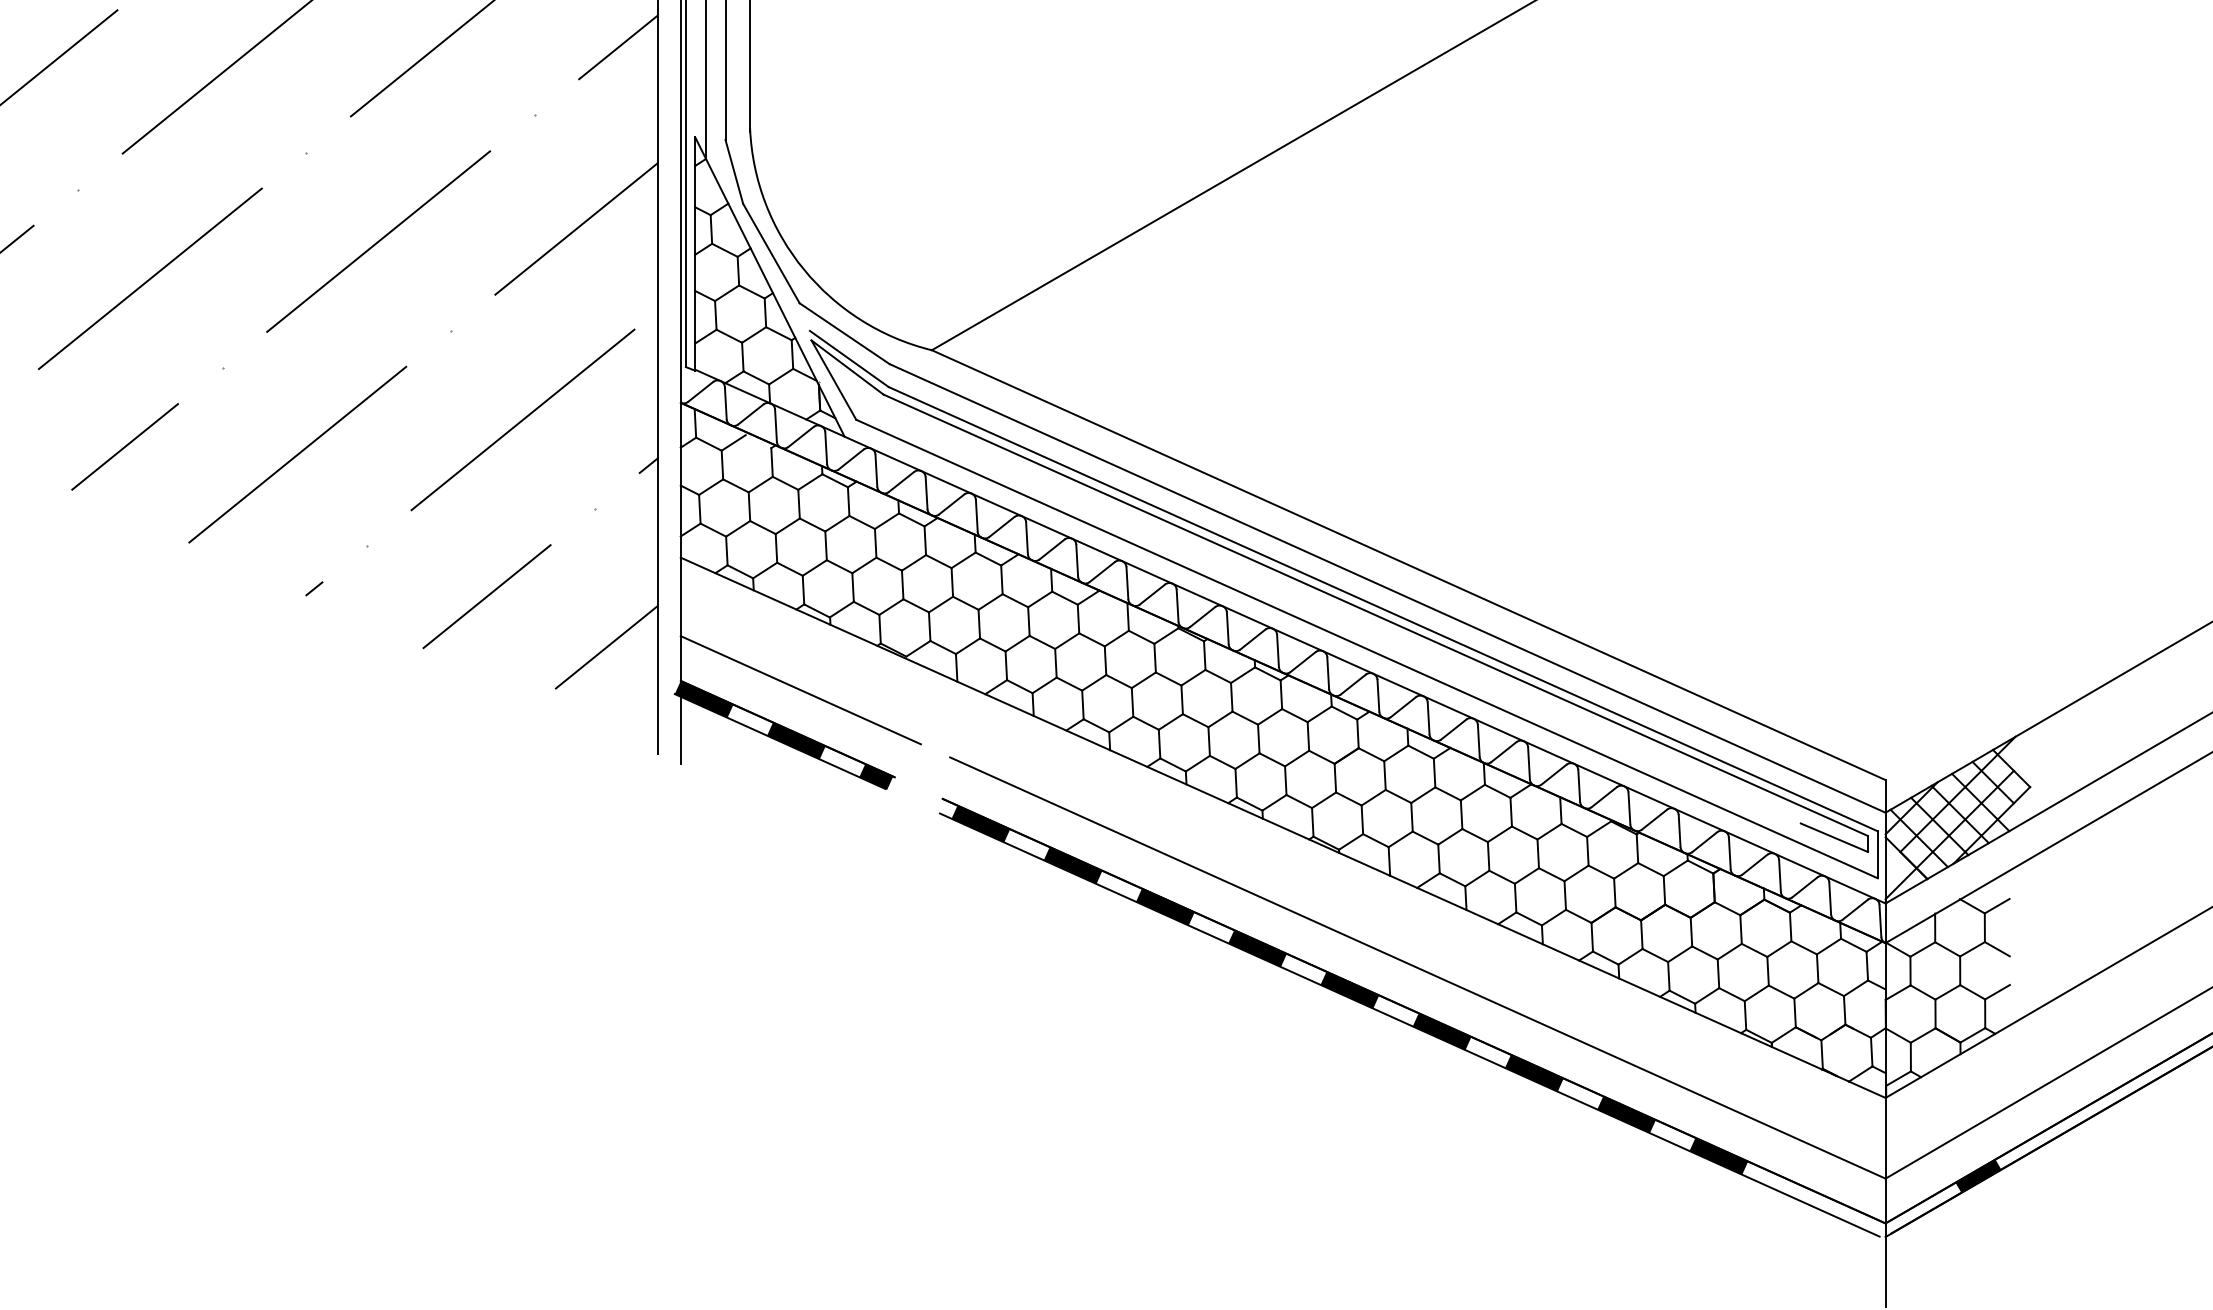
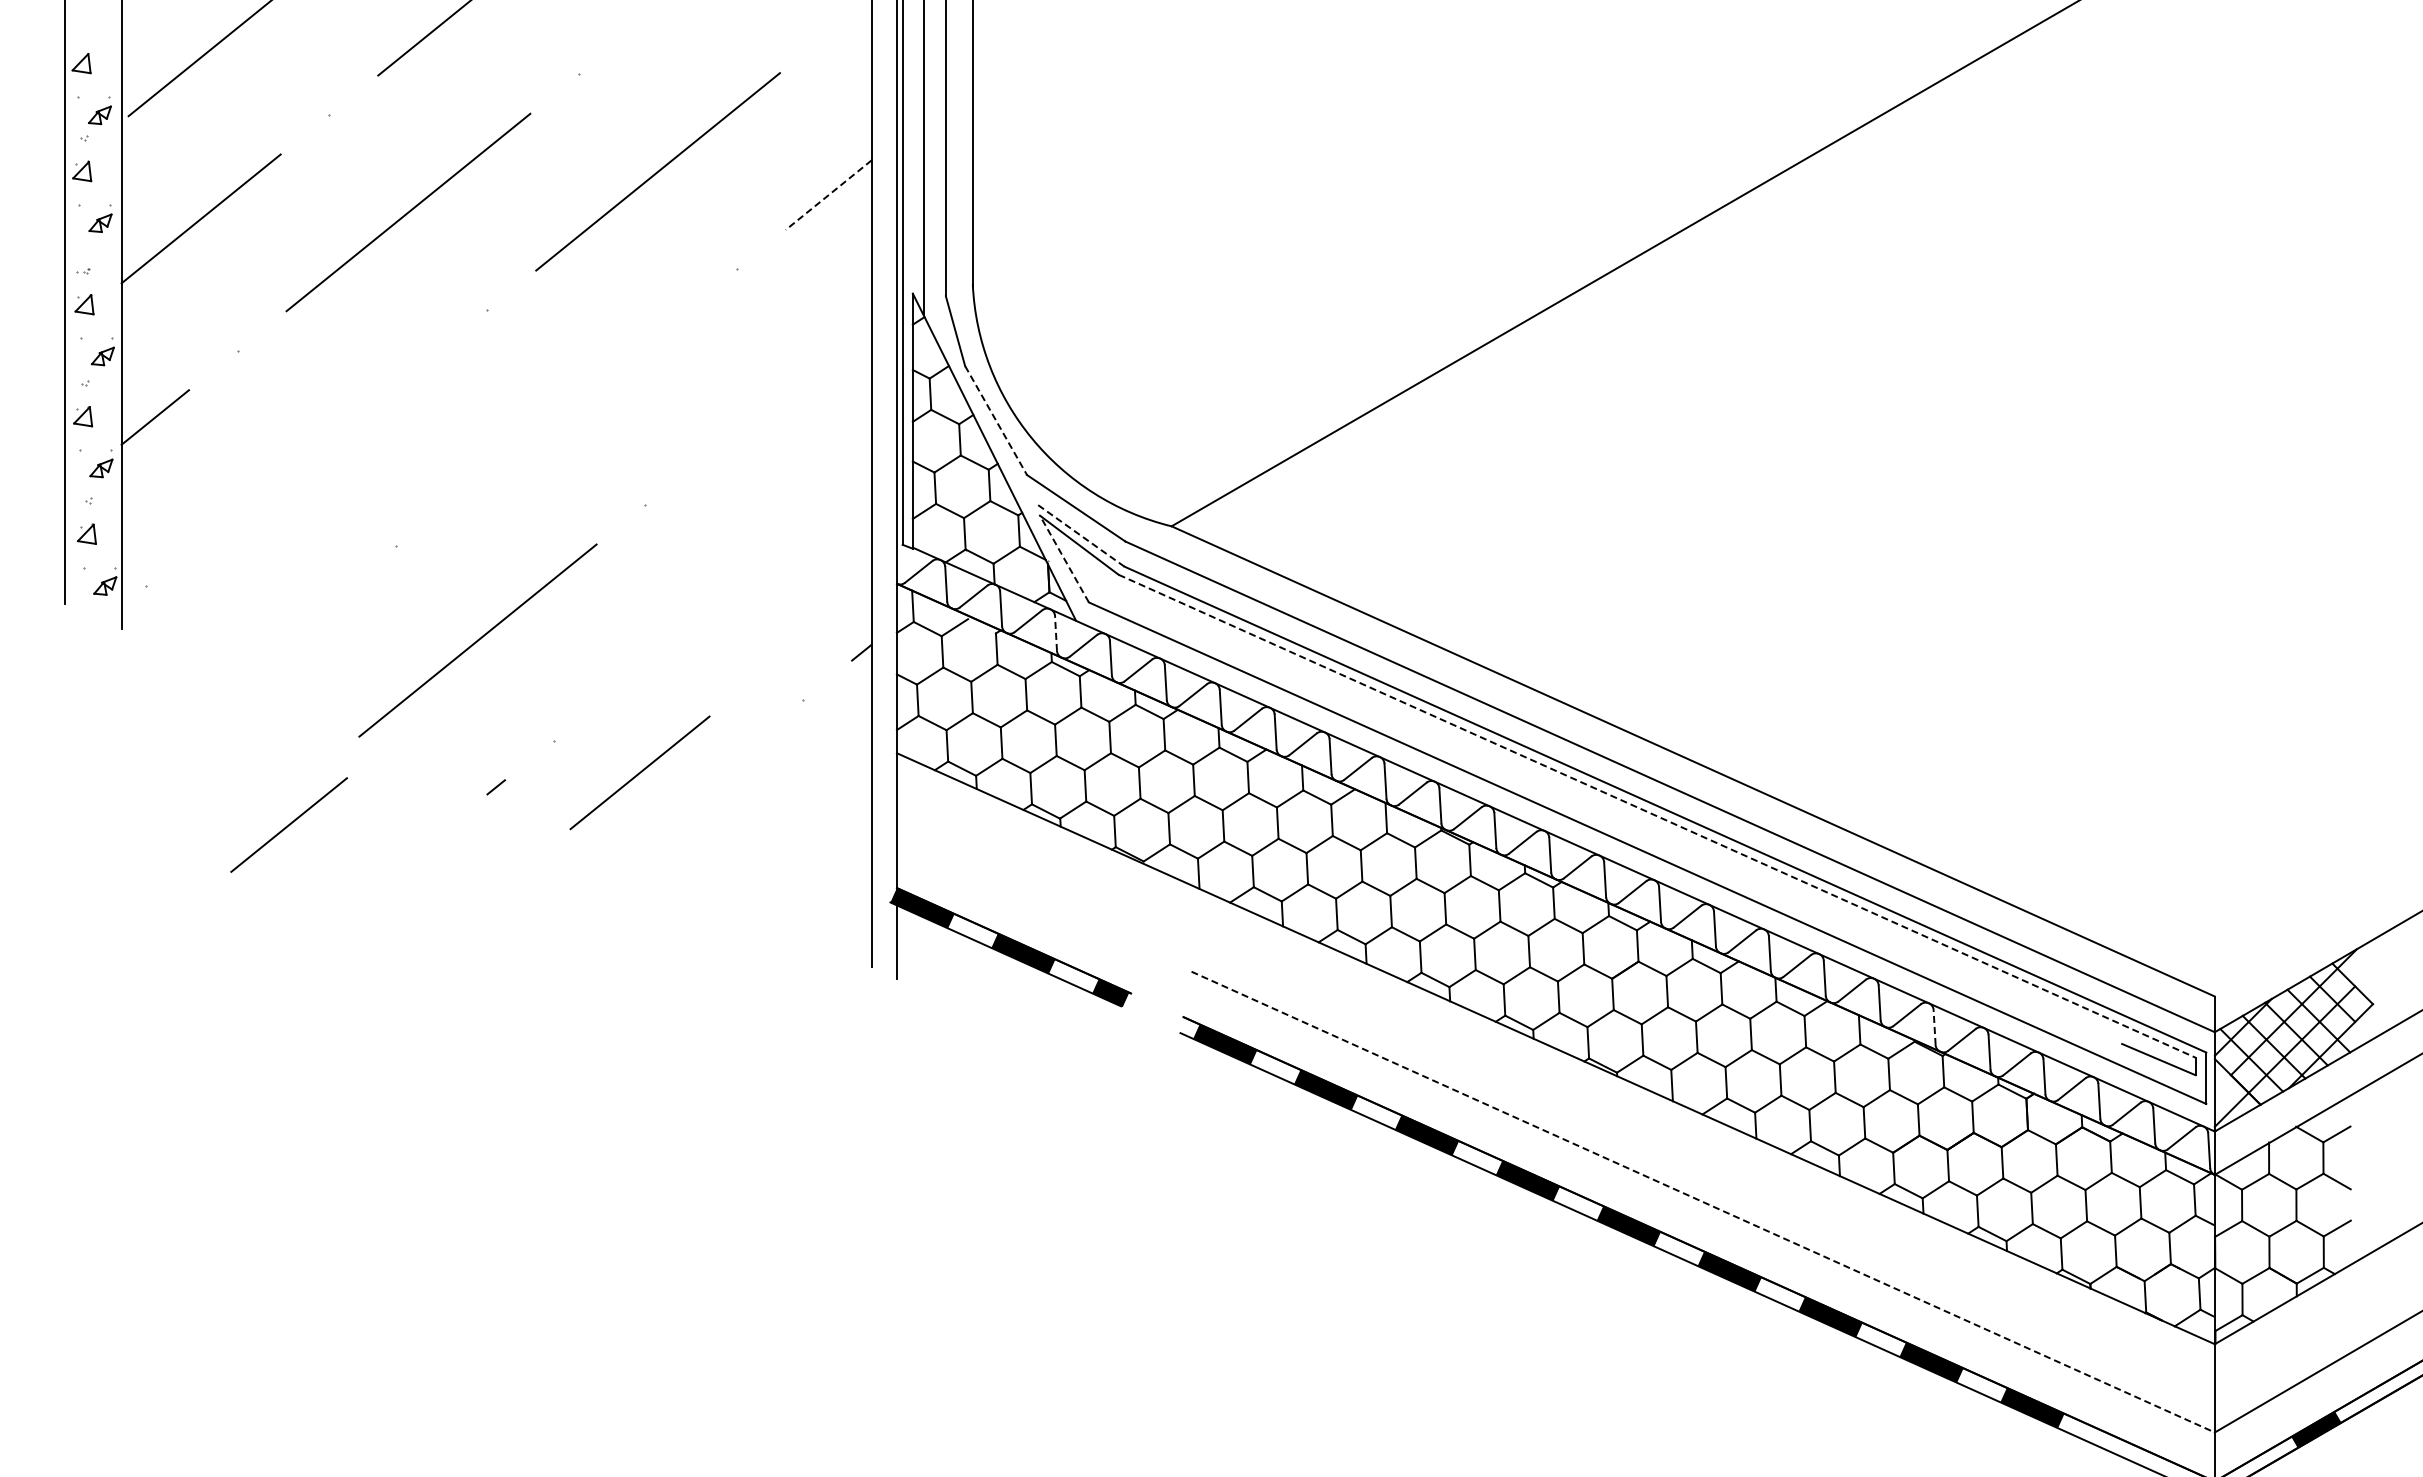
line: (618, 47) -> (828, 195), solid -> dashed
line: (576, 228) -> (782, 393), removed
line: (378, 241) -> (566, 407), removed
line: (771, 253) -> (996, 420), solid -> dashed
line: (150, 278) -> (316, 447), removed
line: (849, 358) -> (1081, 535), solid -> dashed
line: (833, 380) -> (1064, 559), solid -> dashed
line: (523, 419) -> (724, 602), removed
line: (125, 446) -> (289, 824), moved
line: (825, 447) -> (1055, 632), solid -> dashed
line: (486, 596) -> (639, 772), moved
line: (1376, 615) -> (1657, 816), solid -> dashed
line: (606, 647) -> (815, 851), removed
line: (800, 690) -> (1027, 898), removed
line: (1629, 808) -> (1934, 1027), solid -> dashed
line: (1418, 968) -> (1703, 1202), solid -> dashed

